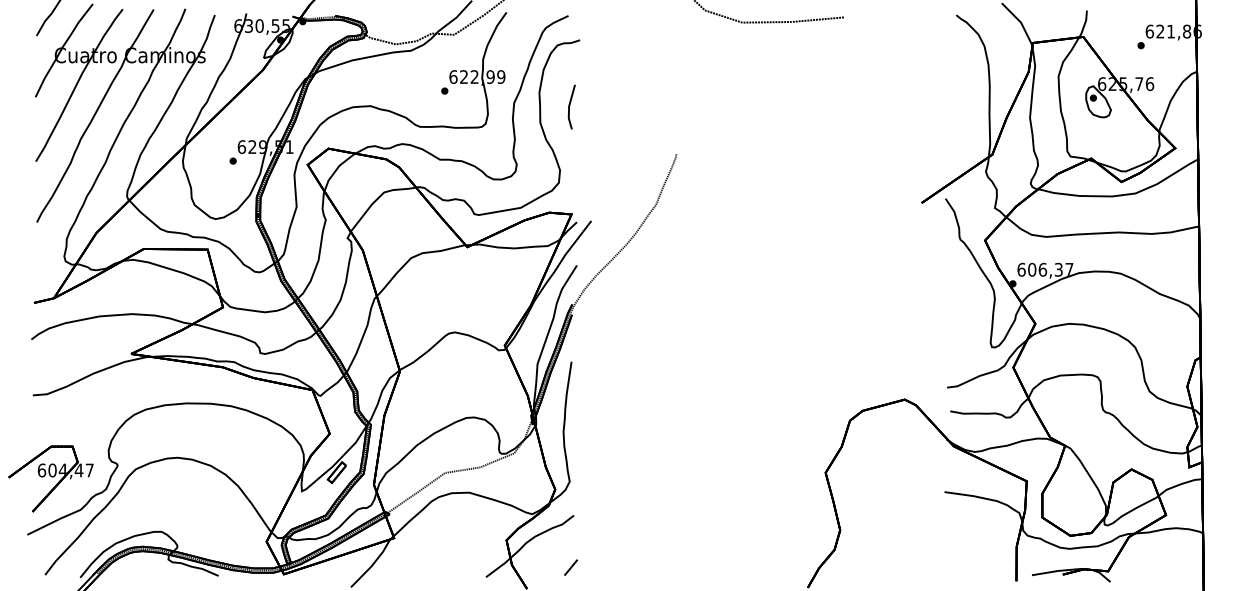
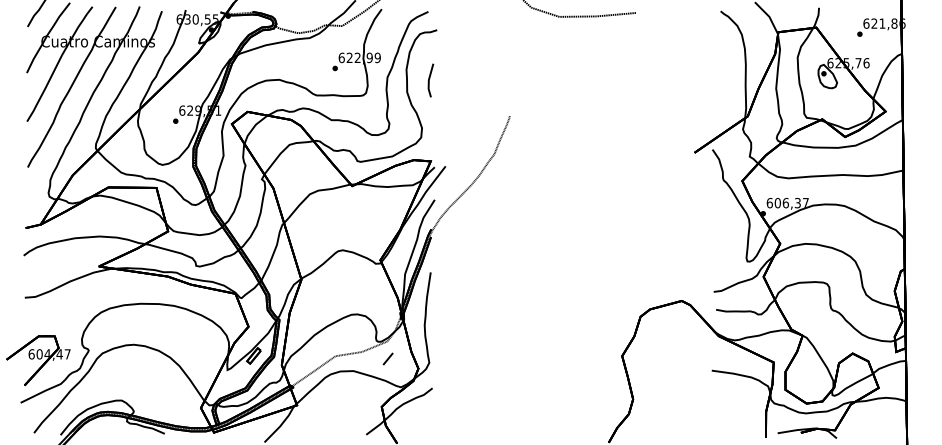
line: (571, 567) -> (388, 358), moved

